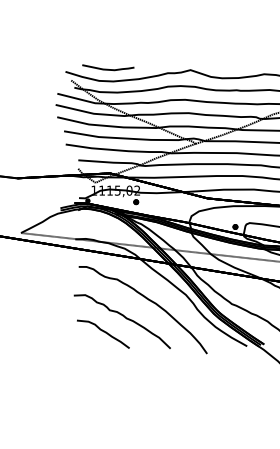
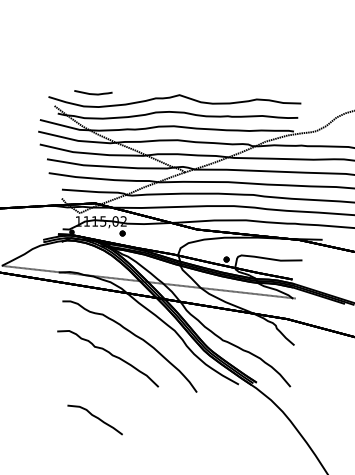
part: (108, 67) -> (93, 92), size x0.7
curve: (102, 331) -> (94, 417), moved

